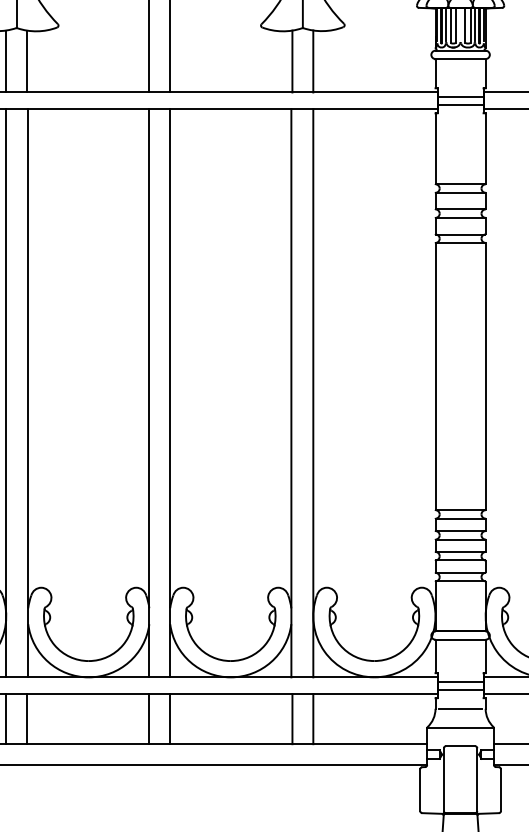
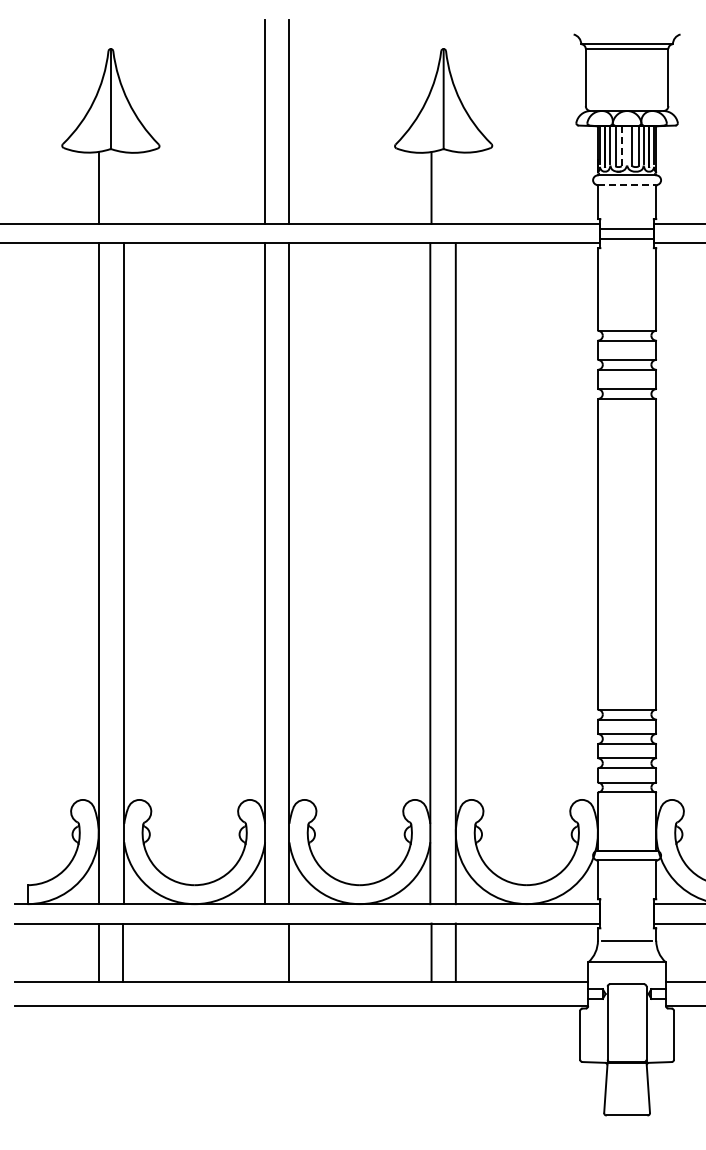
line: (455, 25) -> (621, 146), solid -> dashed
line: (460, 59) -> (627, 185), solid -> dashed
line: (27, 61) -> (123, 187), removed
line: (313, 61) -> (455, 187), removed
line: (460, 681) -> (626, 909), removed
line: (460, 689) -> (626, 918), removed
line: (149, 718) -> (265, 952), removed

